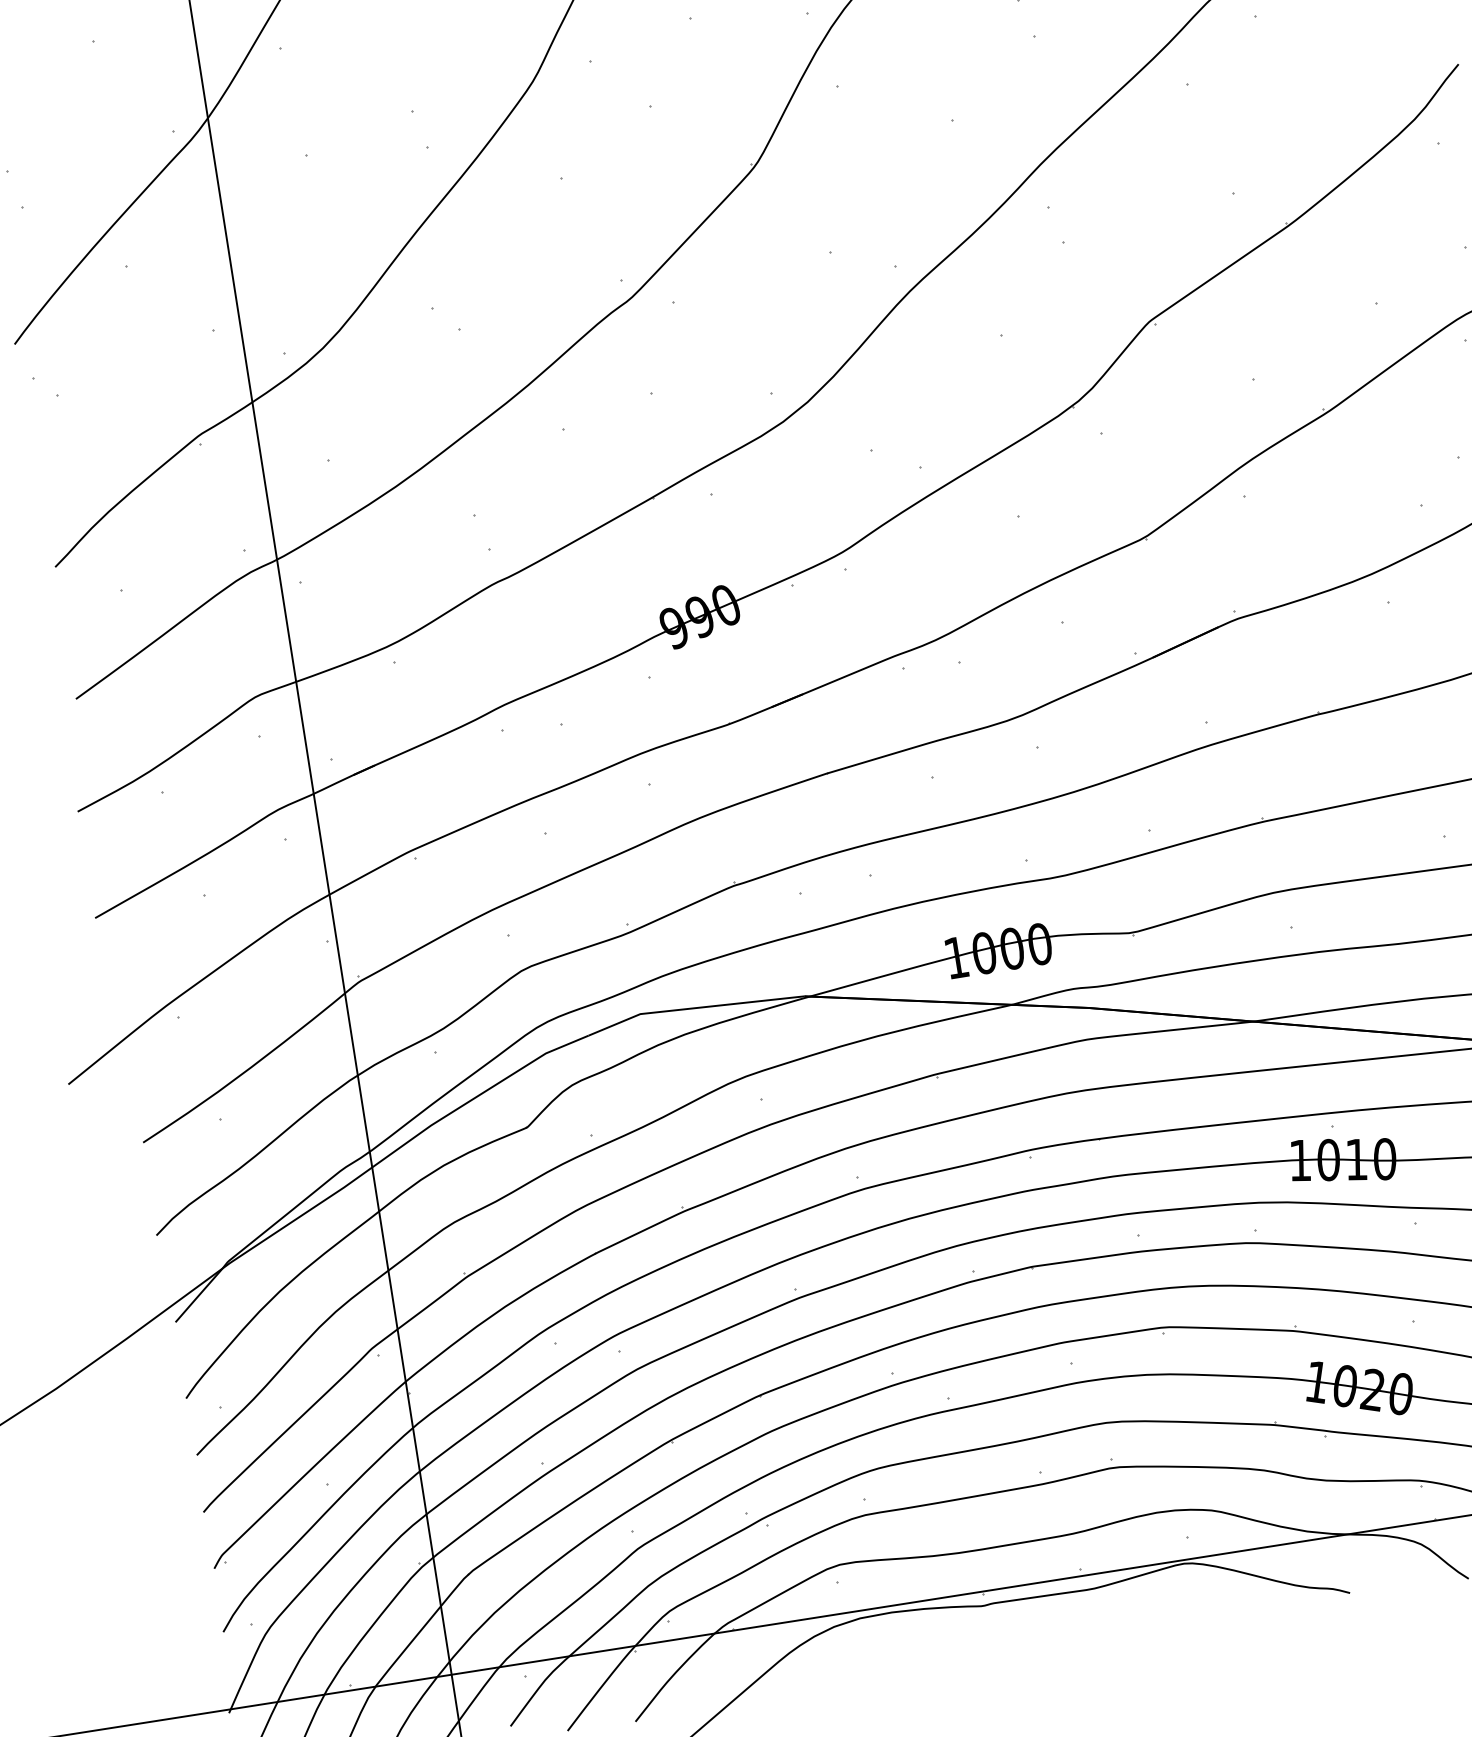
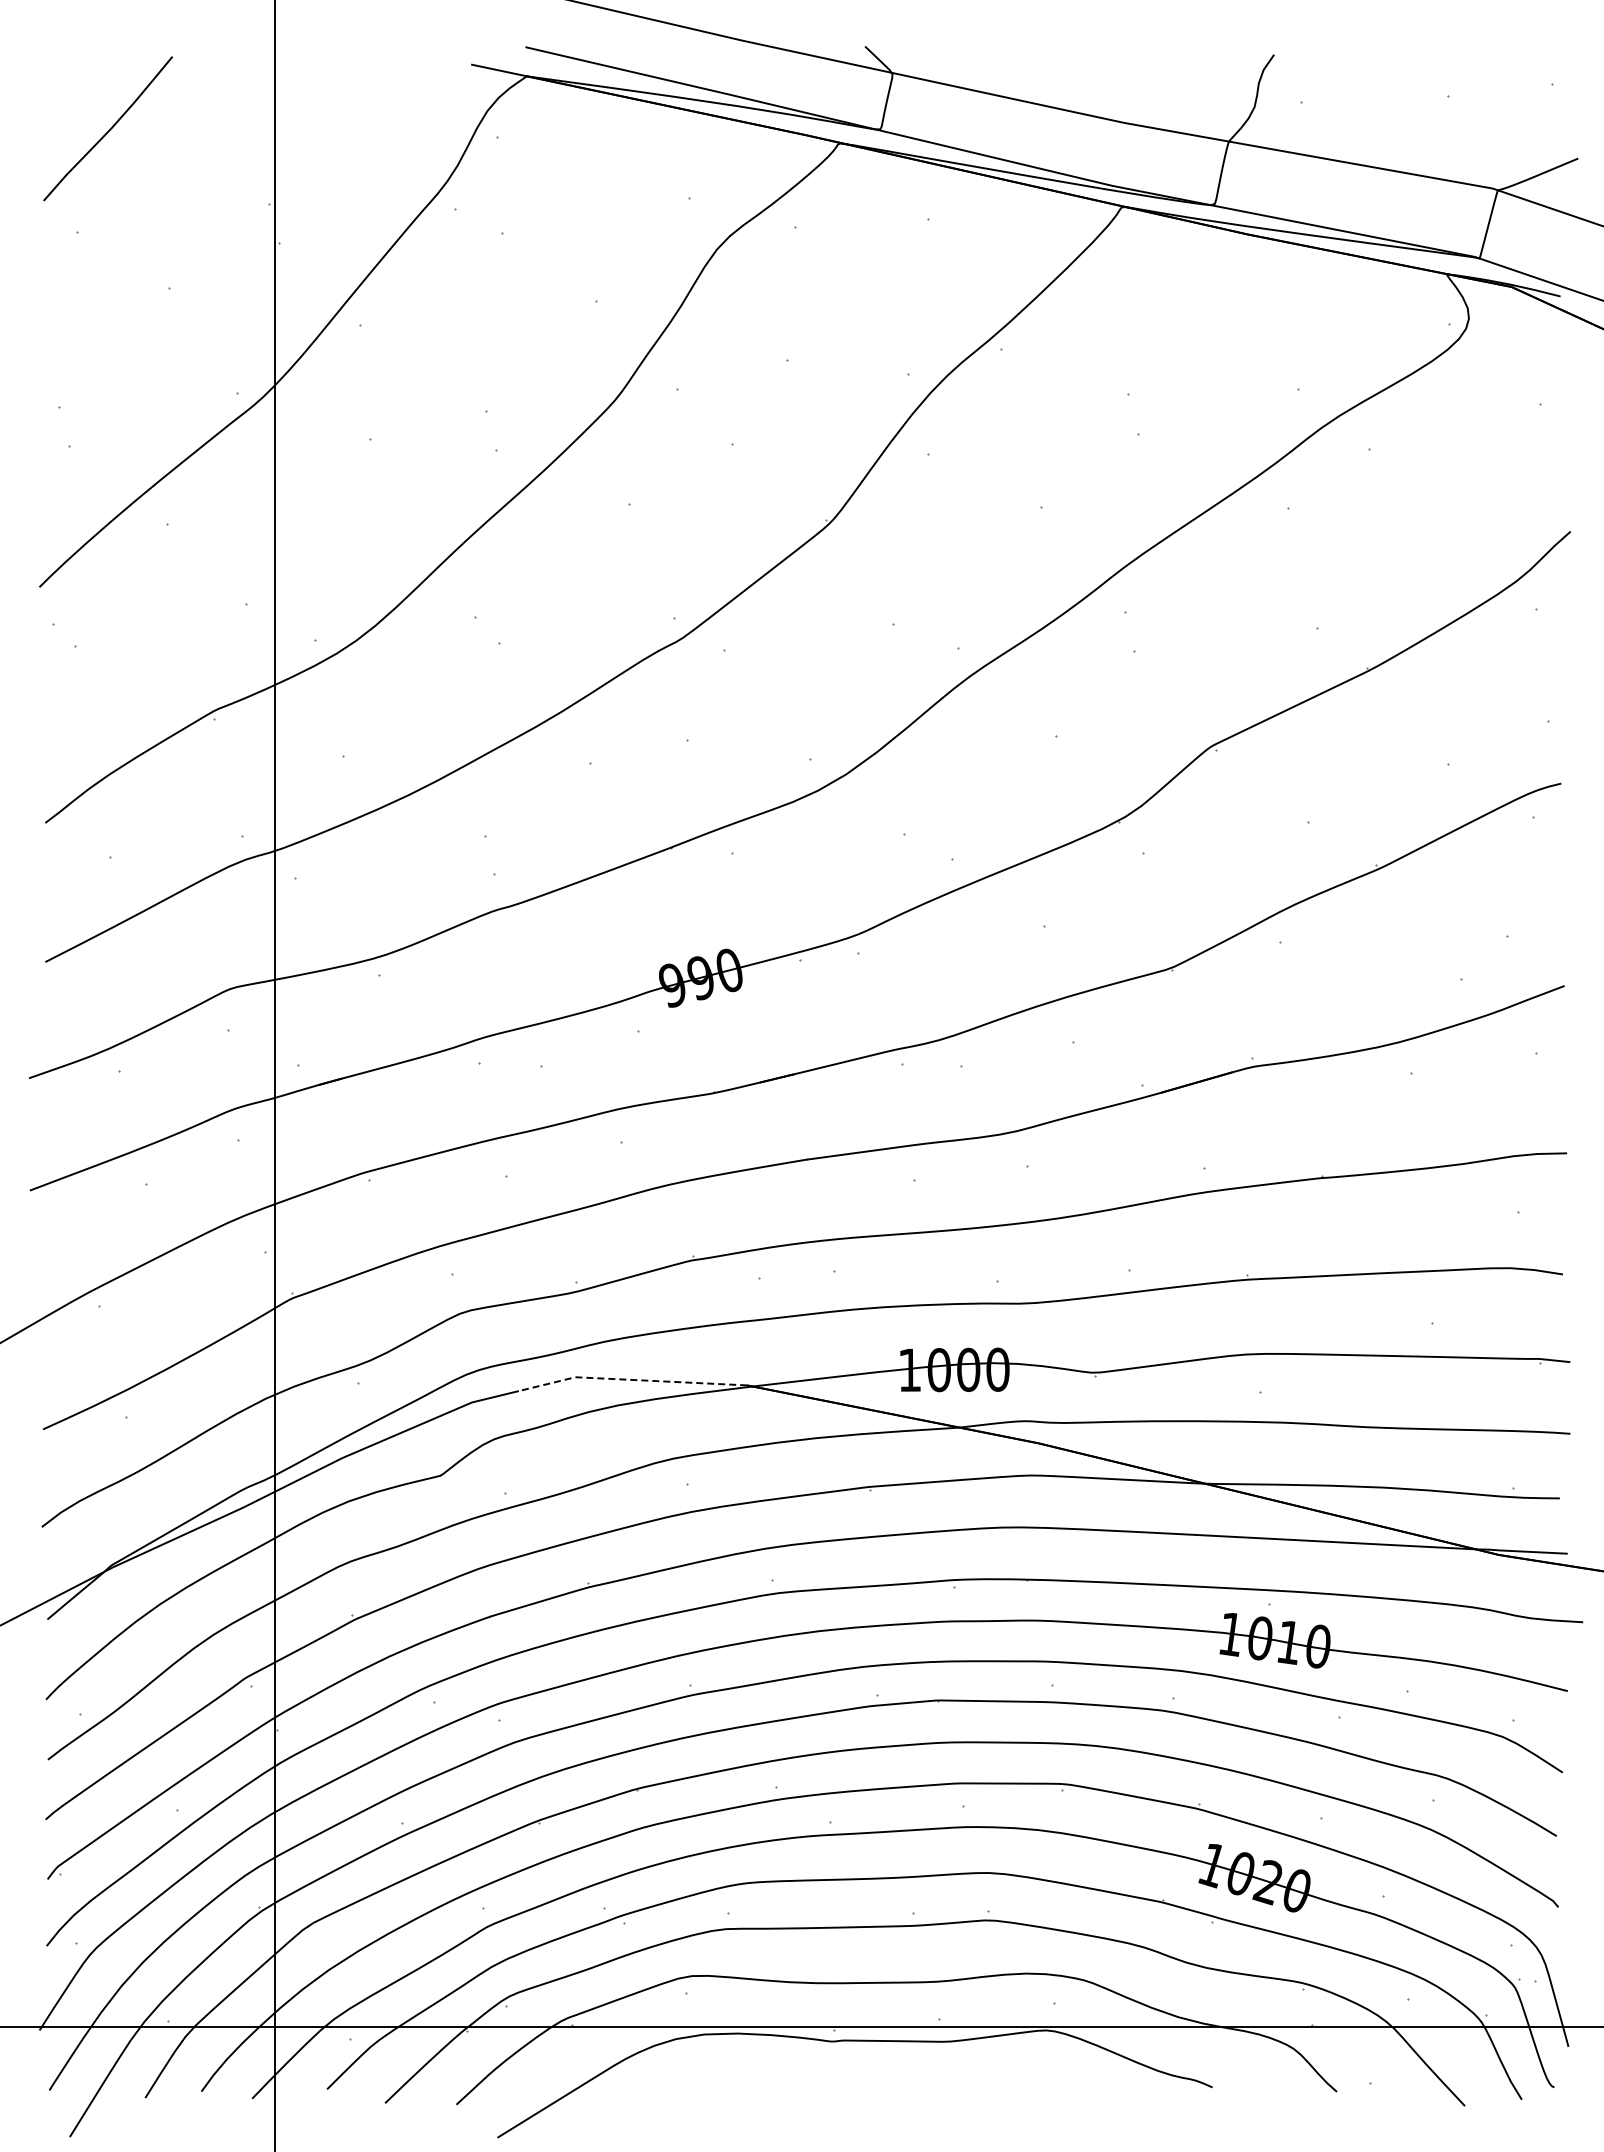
line: (693, 1007) -> (631, 1379), solid -> dashed

